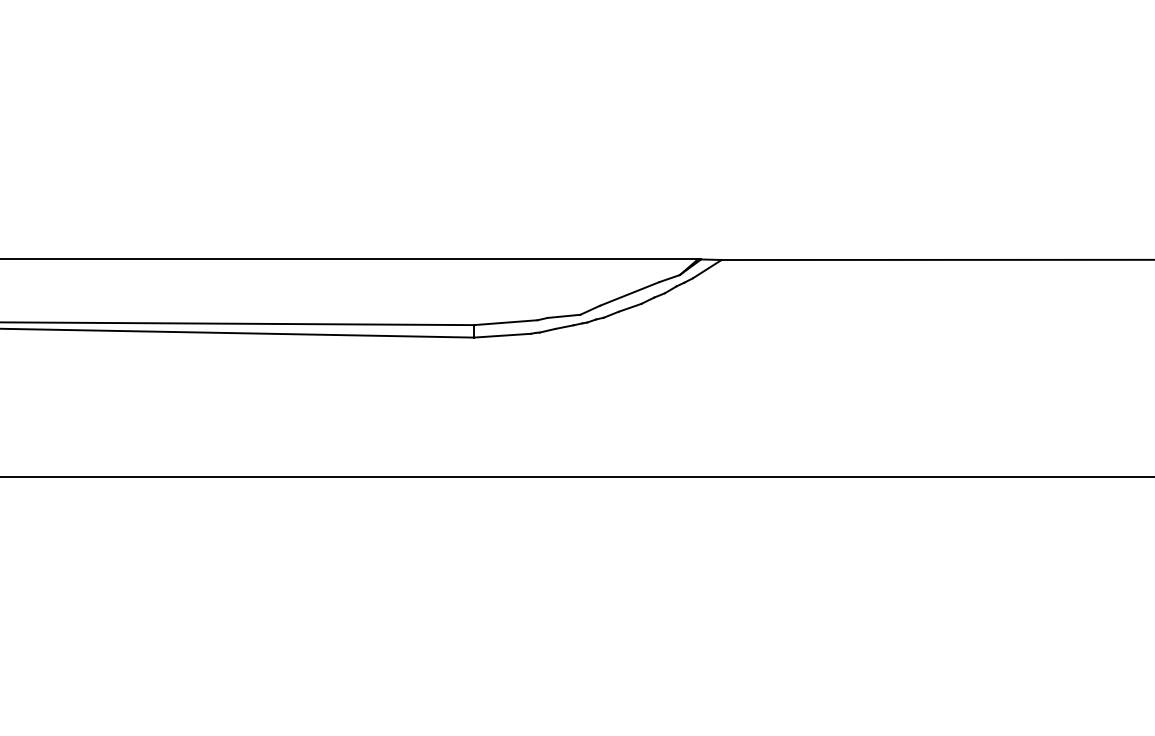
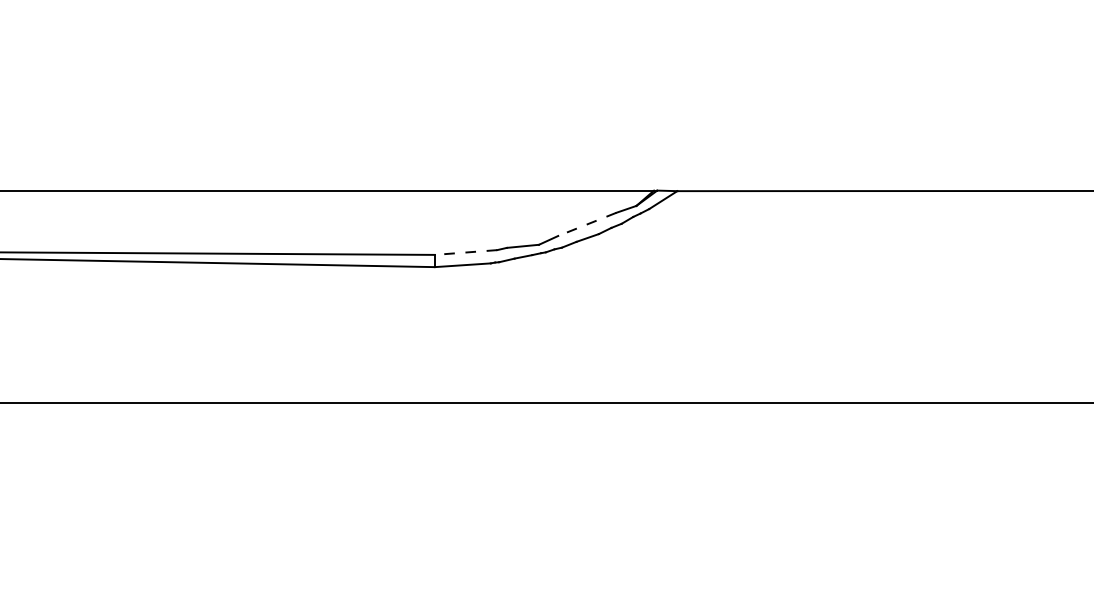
line: (629, 293) -> (587, 223), solid -> dashed
line: (505, 322) -> (465, 252), solid -> dashed

